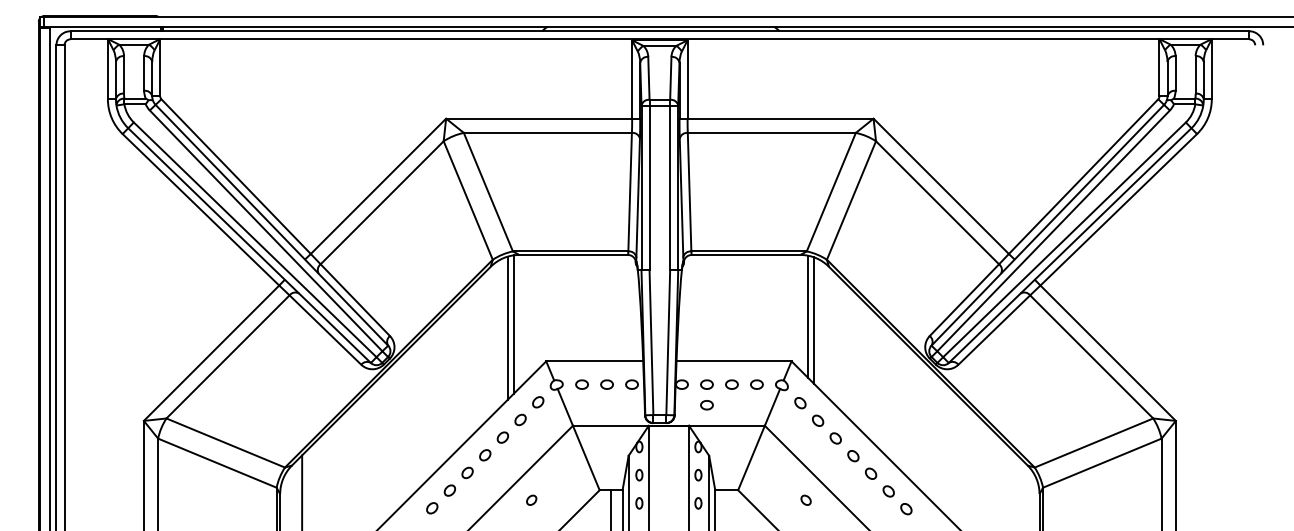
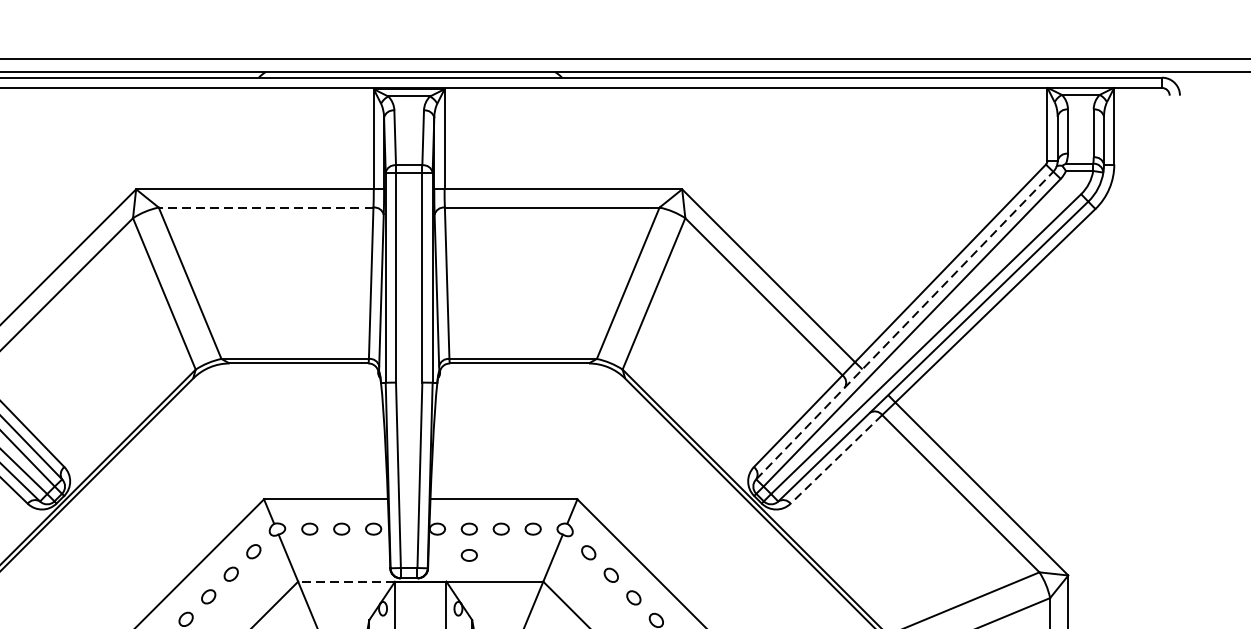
line: (547, 132) -> (265, 207), solid -> dashed
line: (1048, 224) -> (905, 324), solid -> dashed
line: (807, 316) -> (597, 442), removed
line: (813, 320) -> (605, 447), removed
line: (513, 324) -> (222, 452), removed
line: (507, 327) -> (214, 456), removed
line: (994, 330) -> (836, 459), solid -> dashed
line: (610, 425) -> (346, 581), solid -> dashed

